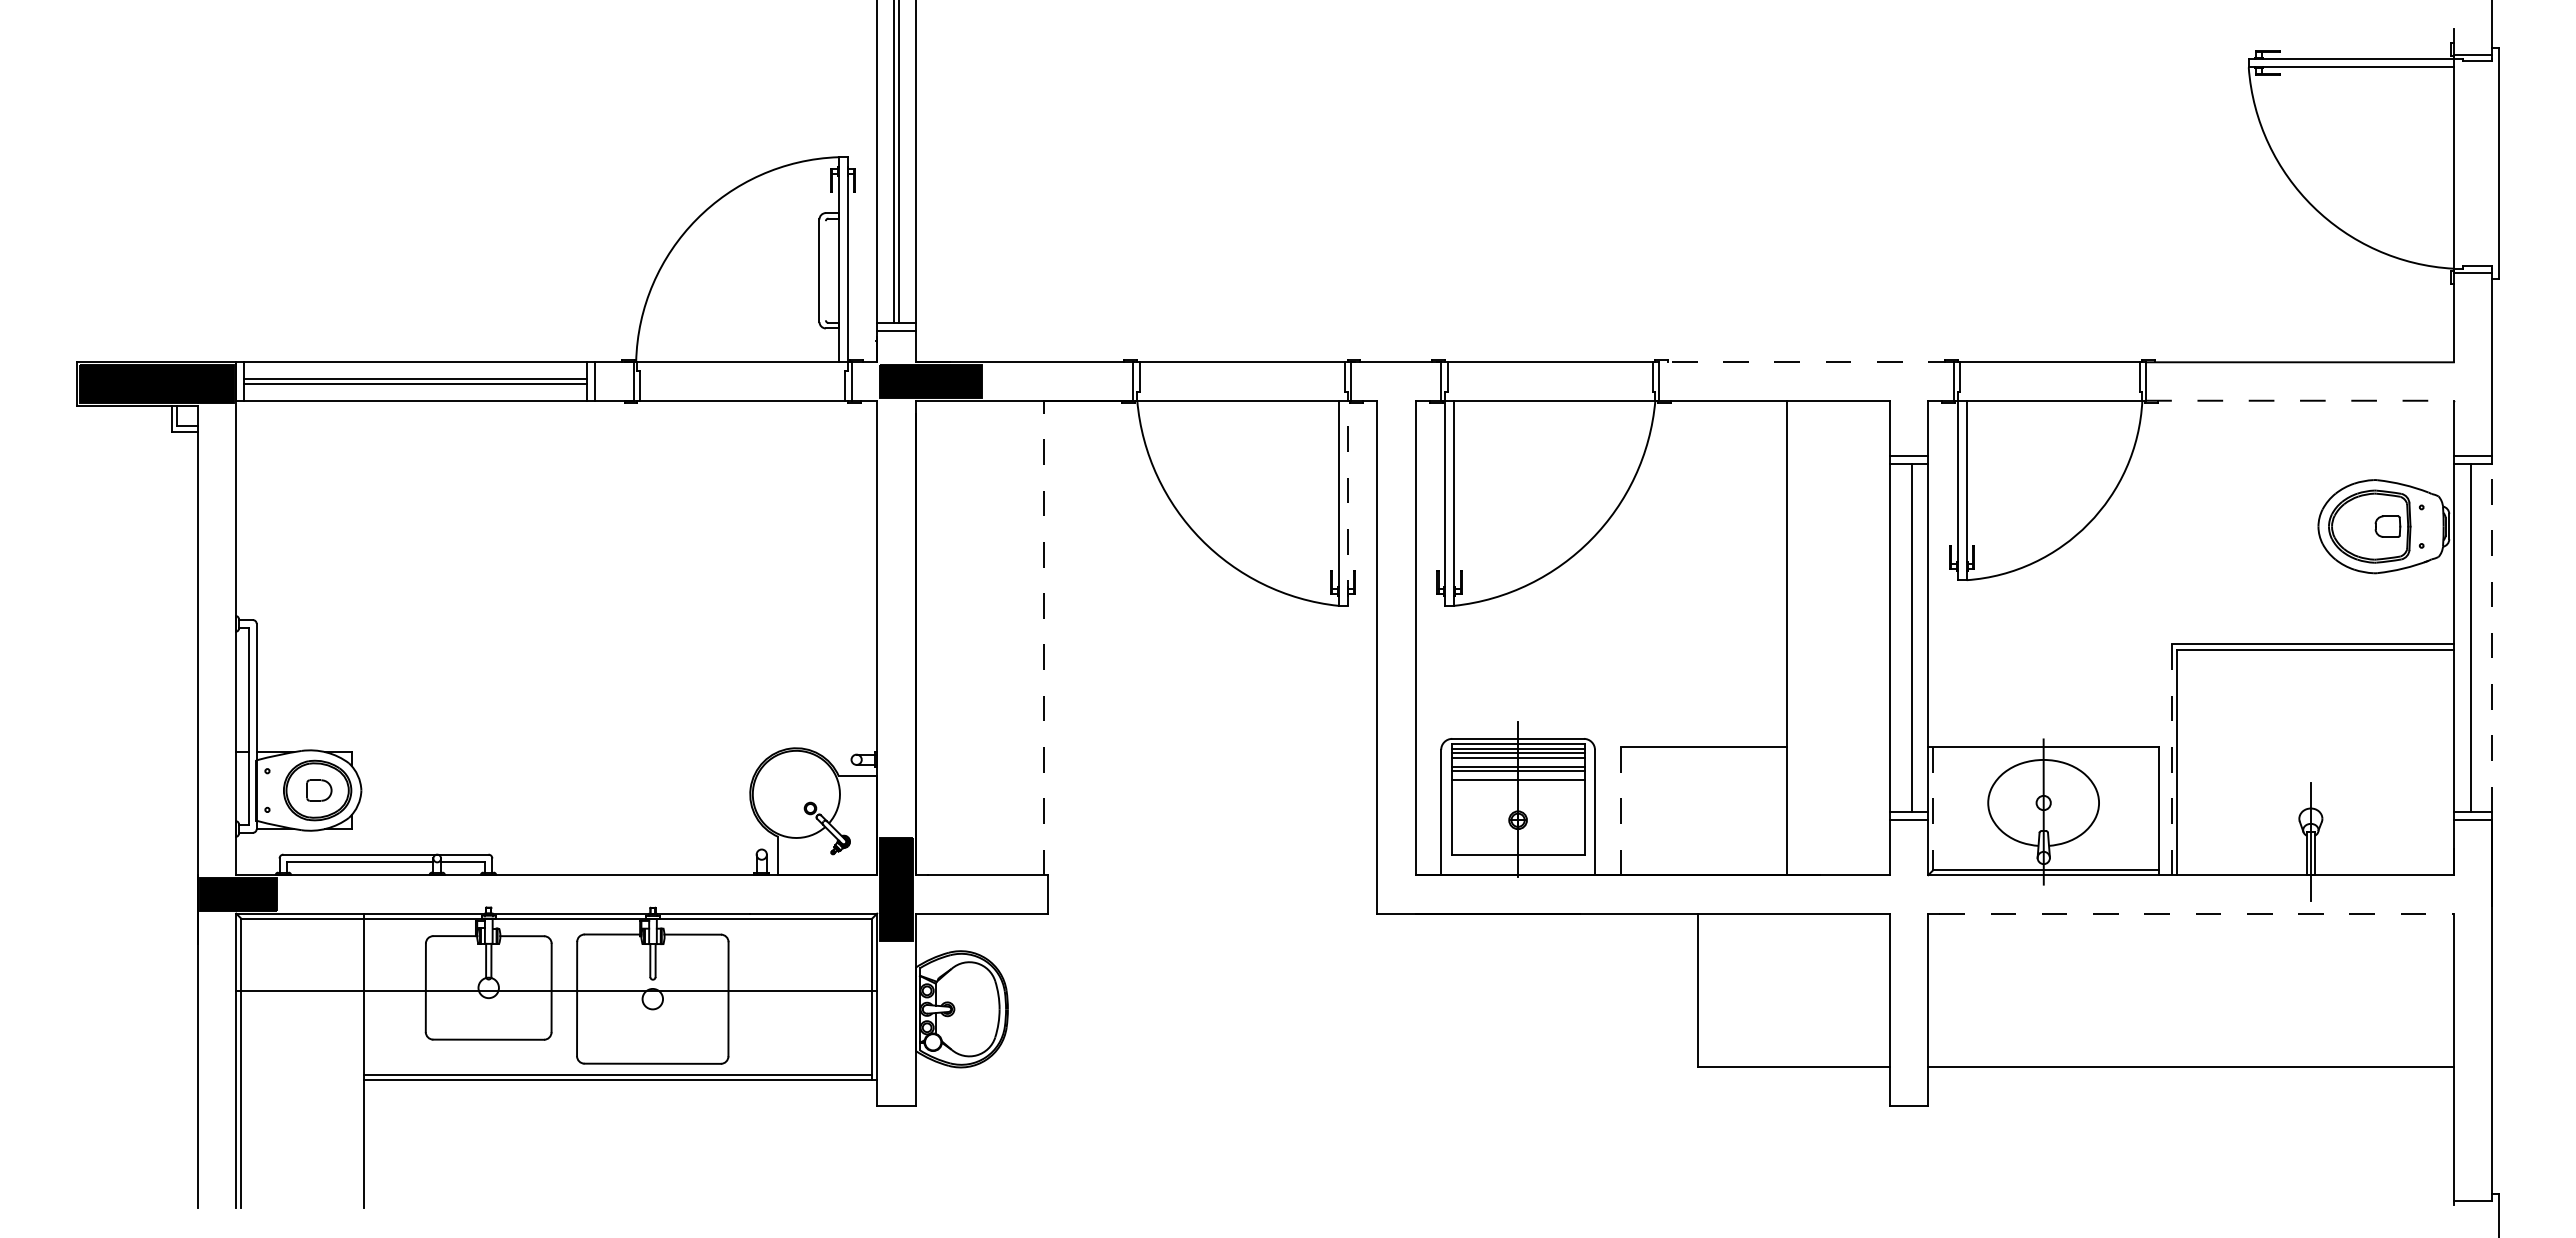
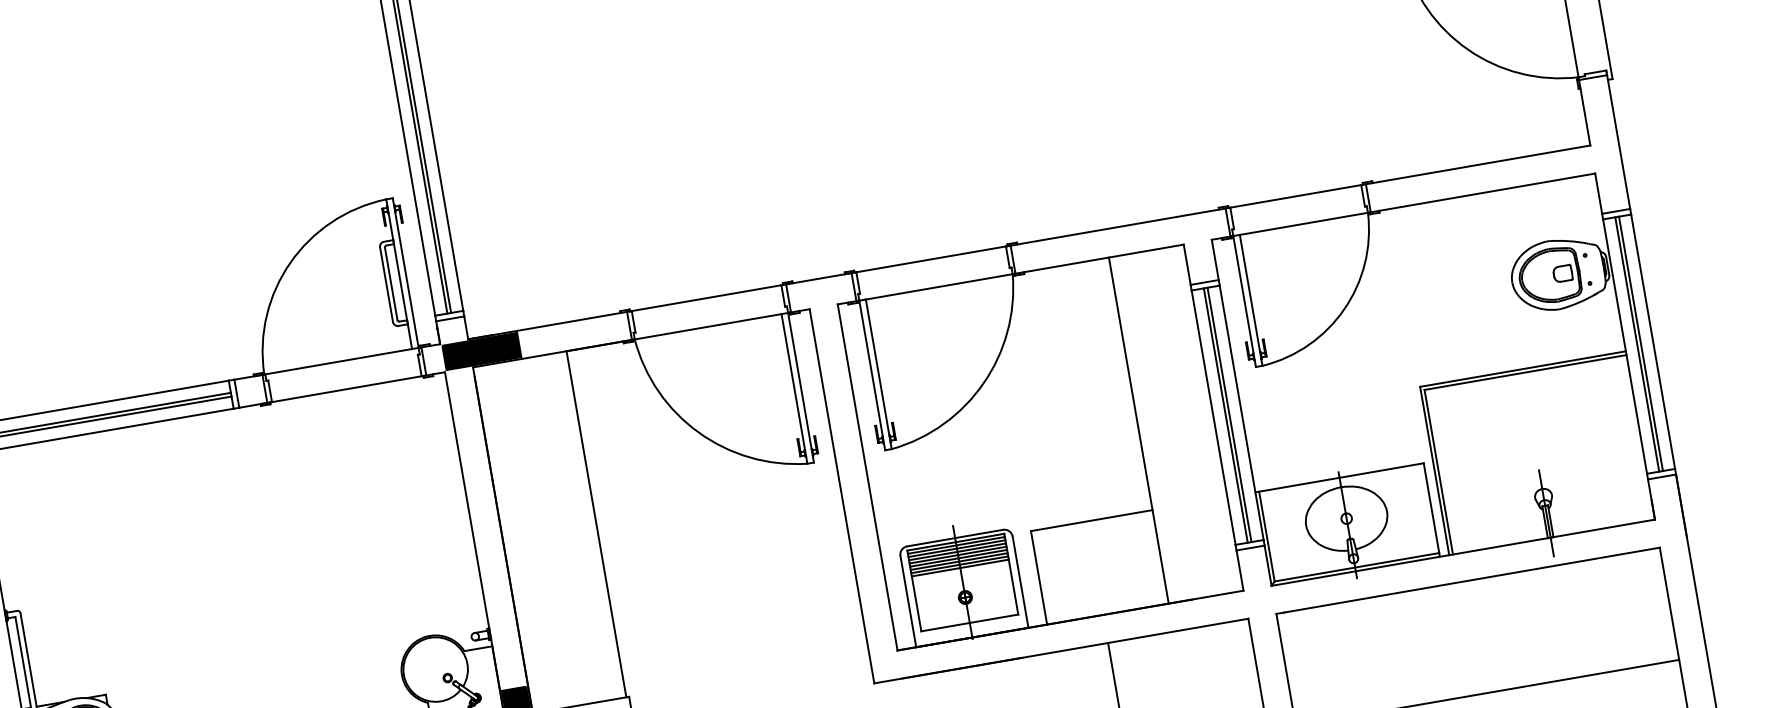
line: (825, 270) -> (390, 283), added
line: (1804, 362) -> (1116, 227), dashed -> solid
line: (2300, 400) -> (1483, 192), dashed -> solid
line: (1347, 503) -> (801, 387), dashed -> solid
line: (1043, 637) -> (596, 523), dashed -> solid
line: (1906, 637) -> (1225, 415), added
line: (2475, 637) -> (1640, 343), added
line: (2492, 637) -> (1653, 341), dashed -> solid
line: (2171, 760) -> (1434, 471), dashed -> solid
line: (1517, 762) -> (957, 555), added
line: (1517, 775) -> (959, 564), added
line: (1933, 808) -> (1266, 536), dashed -> solid
line: (1620, 811) -> (1039, 578), dashed -> solid
line: (2197, 913) -> (1472, 579), dashed -> solid

